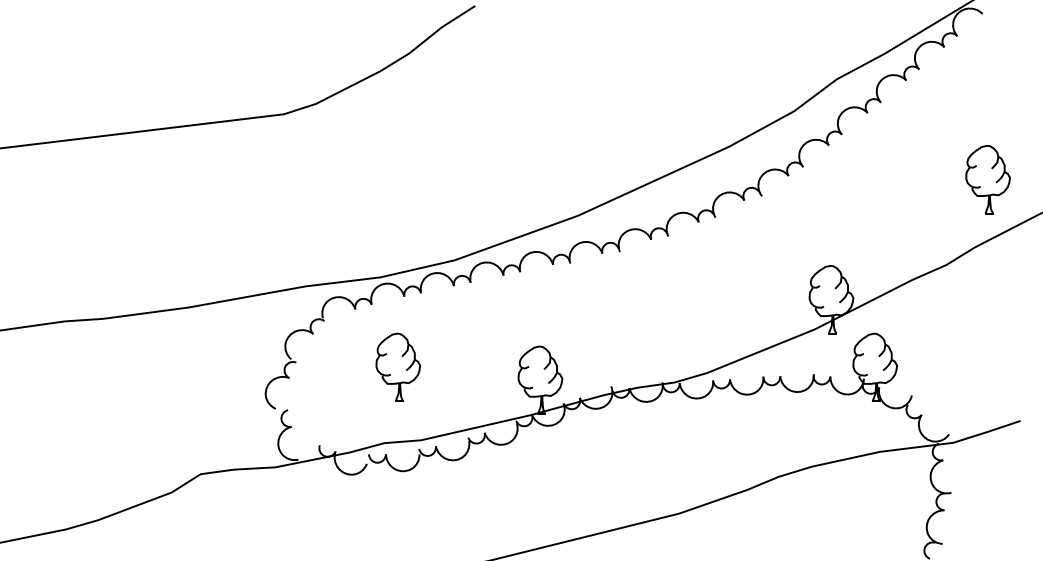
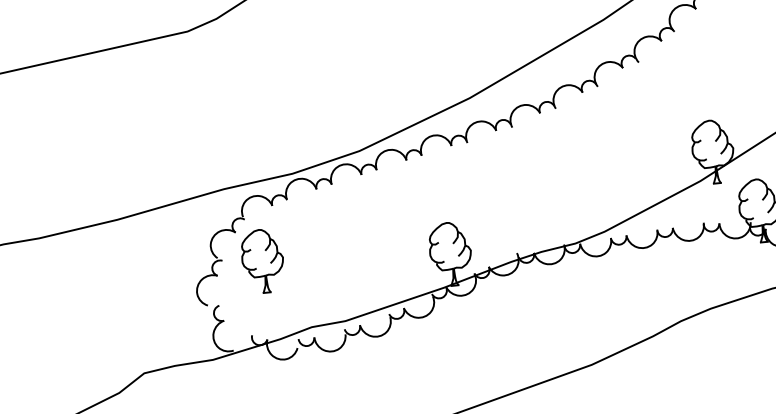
part: (398, 366) -> (262, 260), moved

